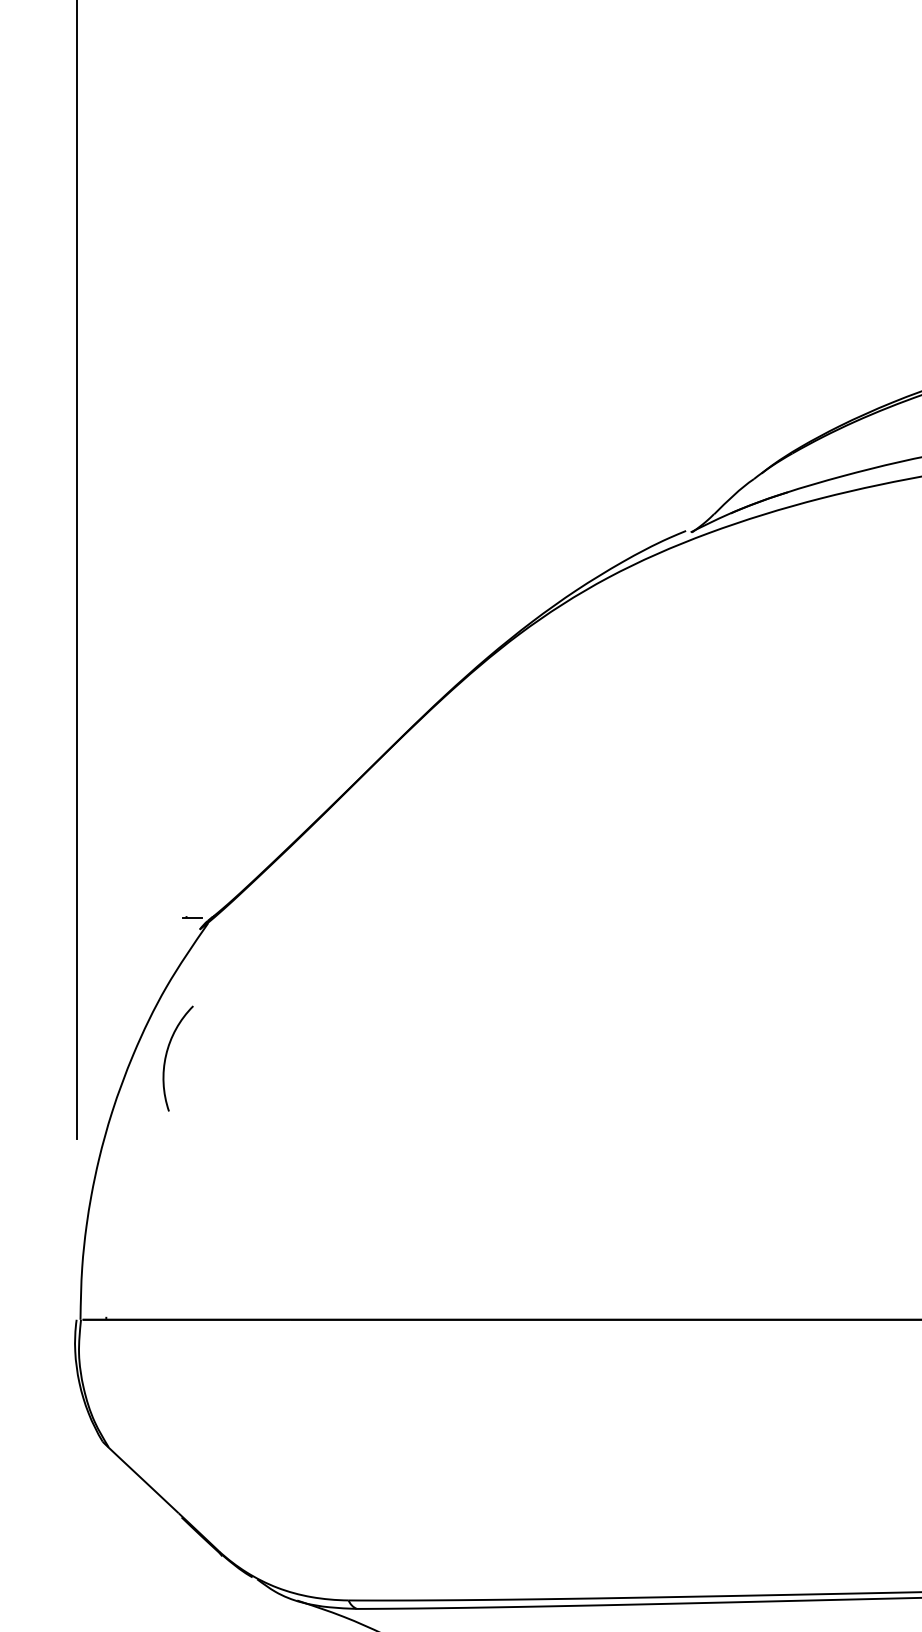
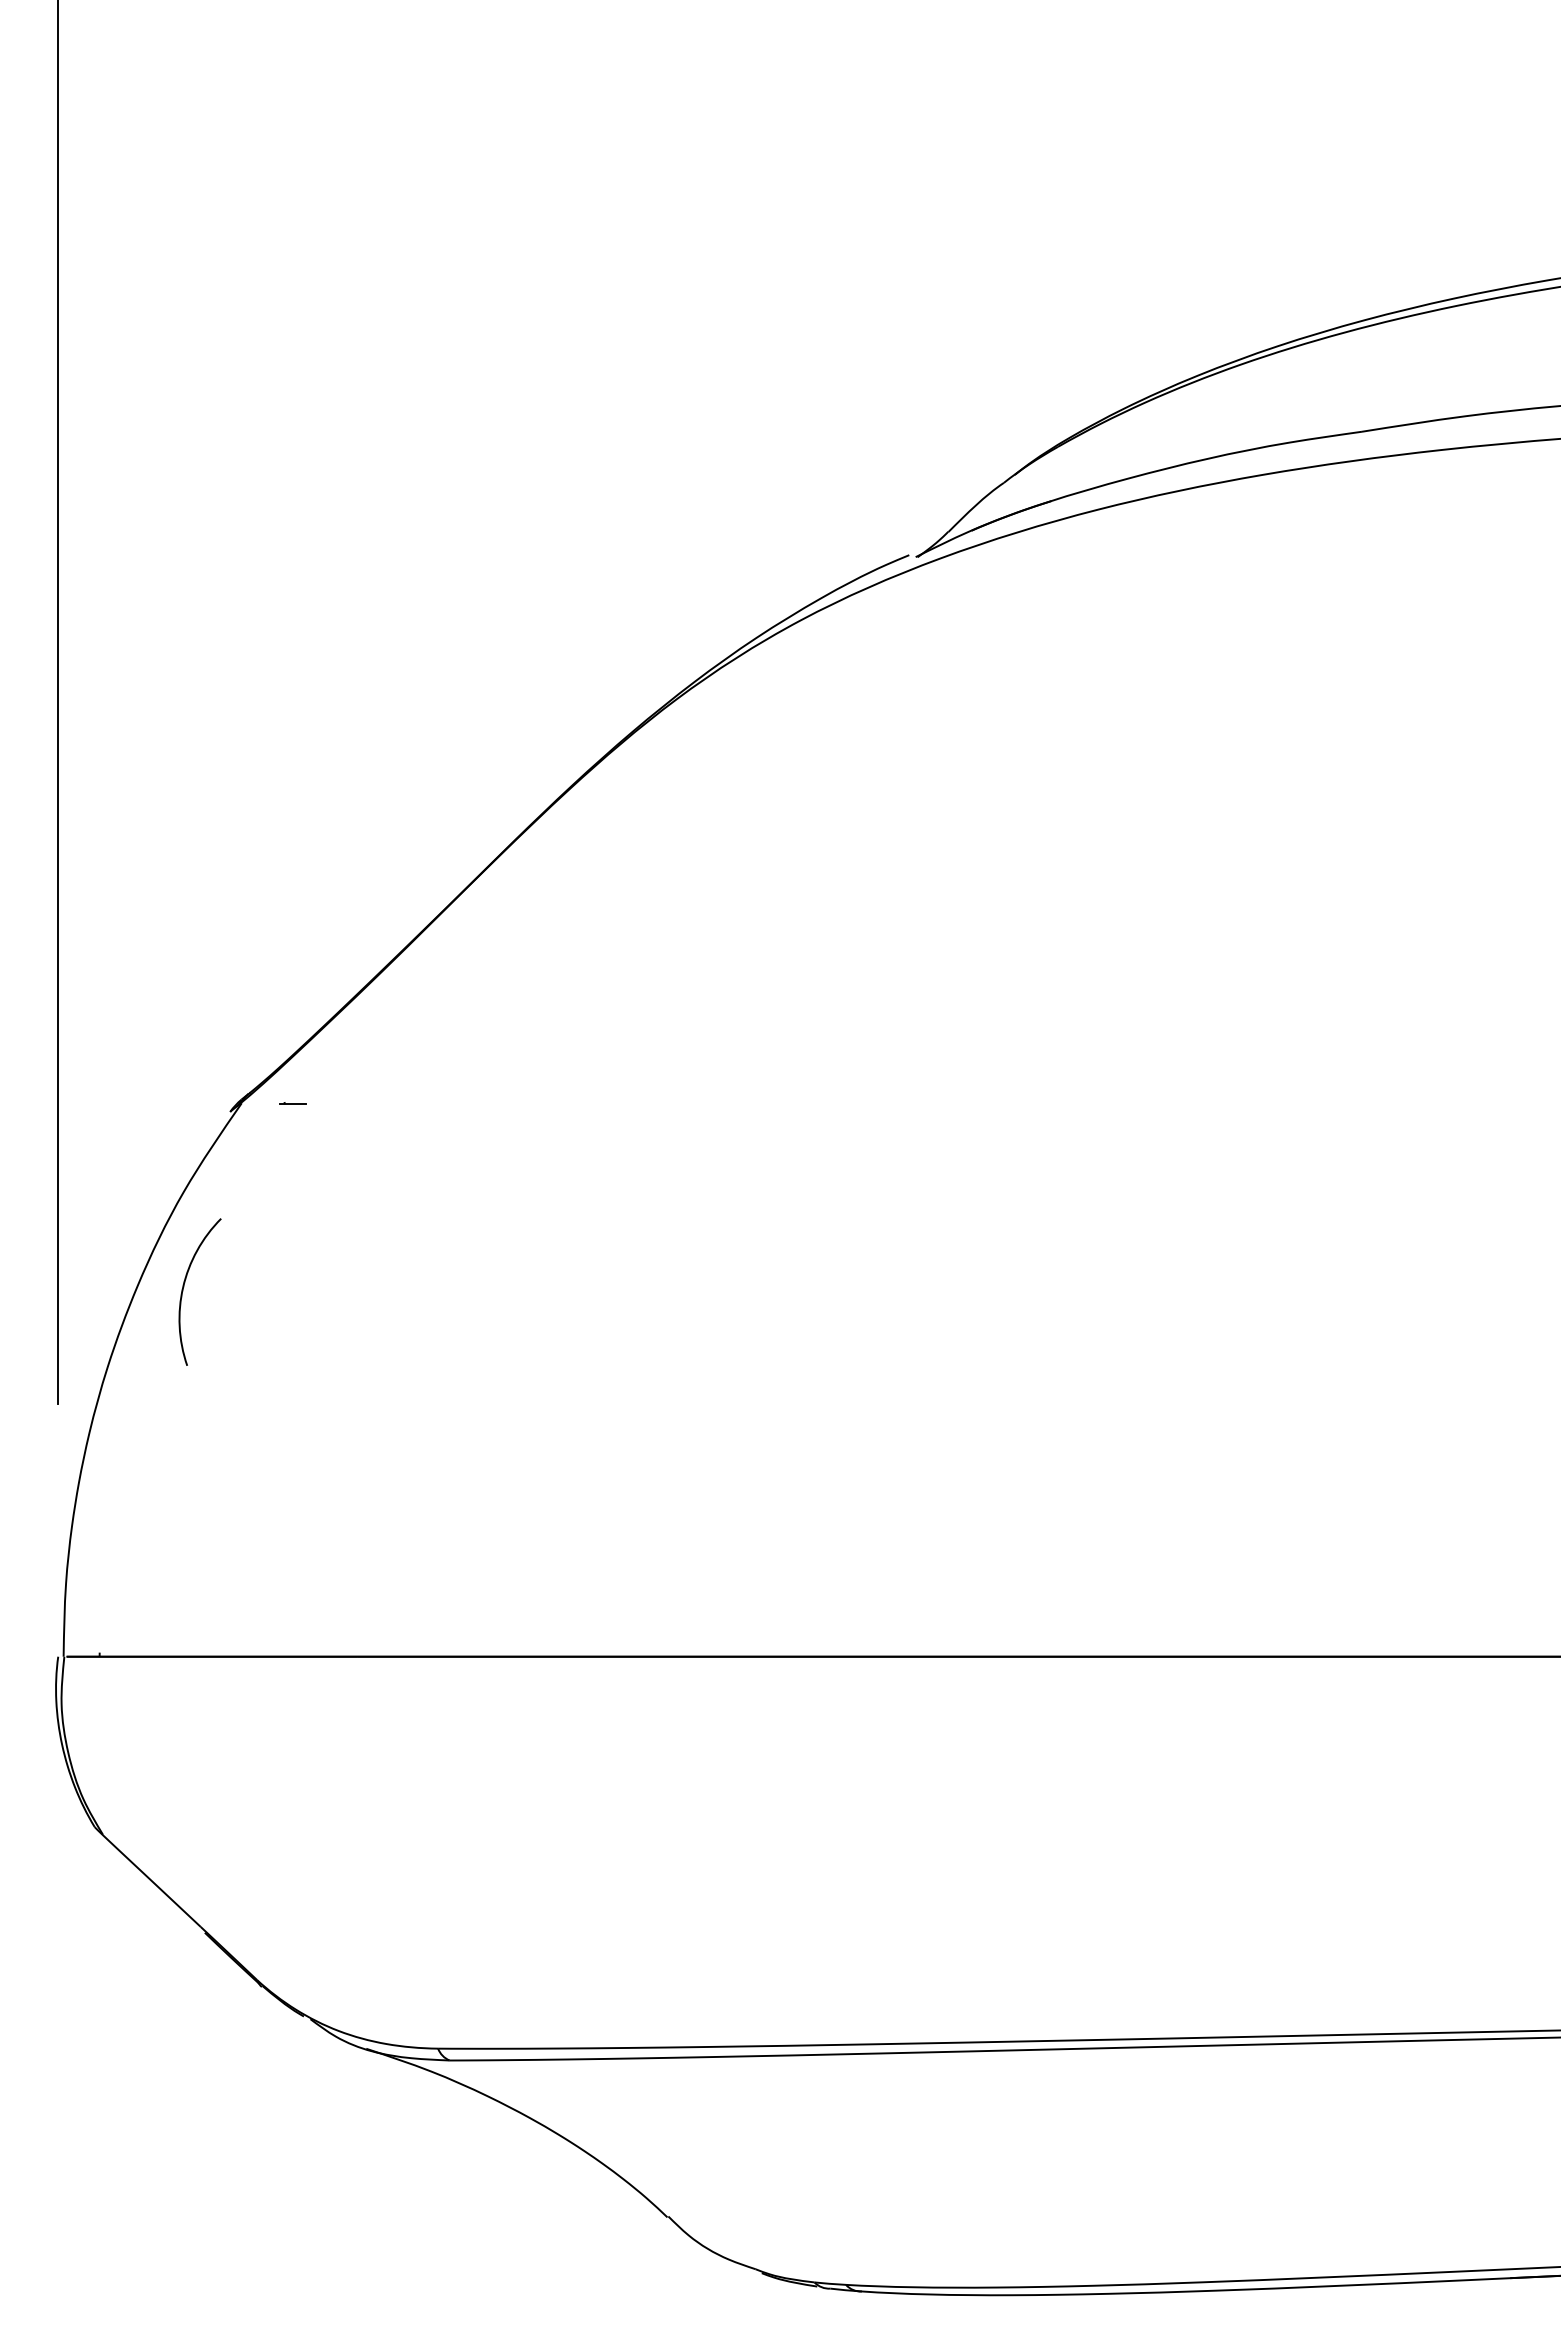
line: (192, 917) -> (292, 1103), moved

